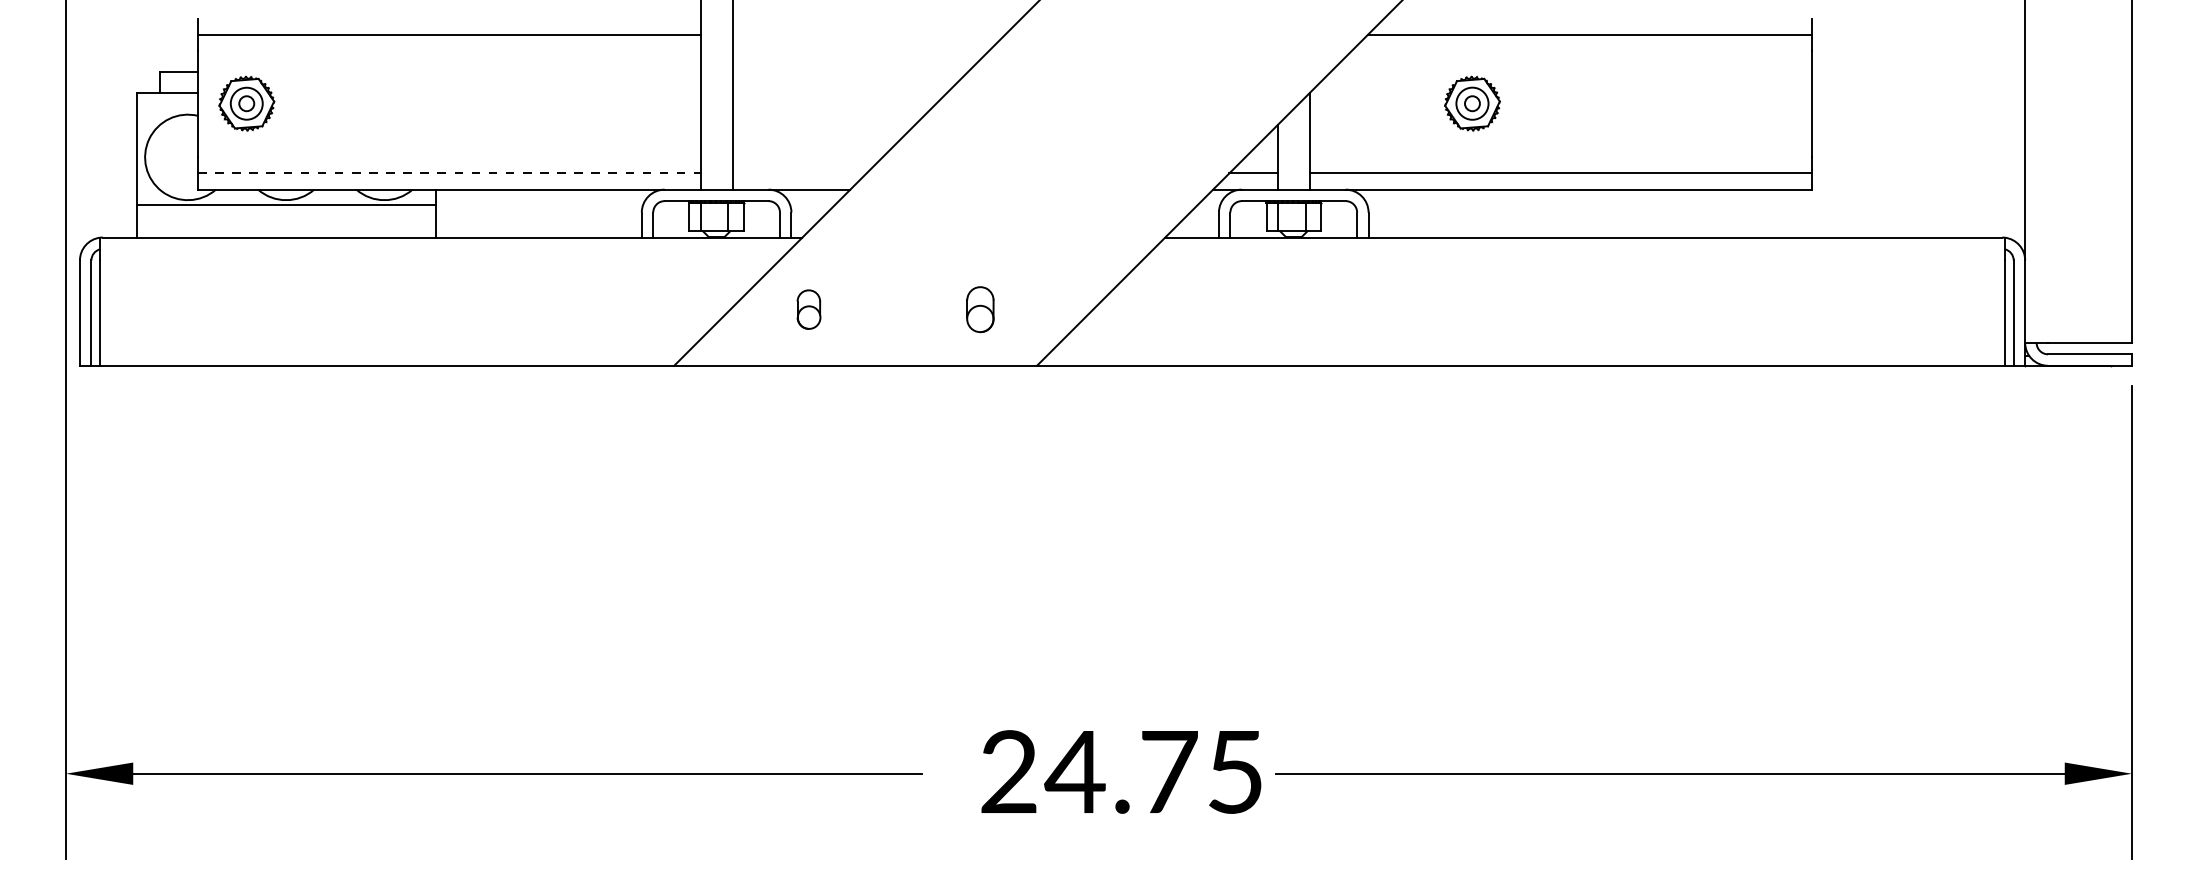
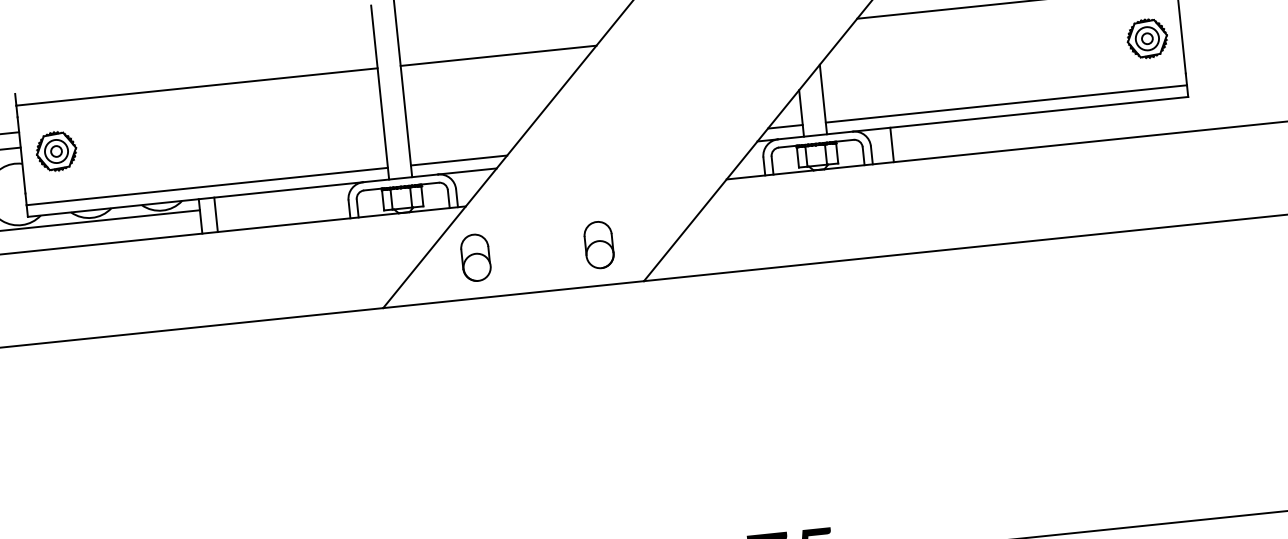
line: (868, 34) -> (498, 55), added
part: (1472, 103) -> (1147, 38), moved
line: (449, 173) -> (207, 186), dashed -> solid
line: (799, 173) -> (459, 160), added
line: (457, 213) -> (216, 214), added
line: (1397, 213) -> (891, 144), added
part: (808, 309) -> (475, 257), size x1.67
part: (980, 309) -> (599, 244), size x1.43

